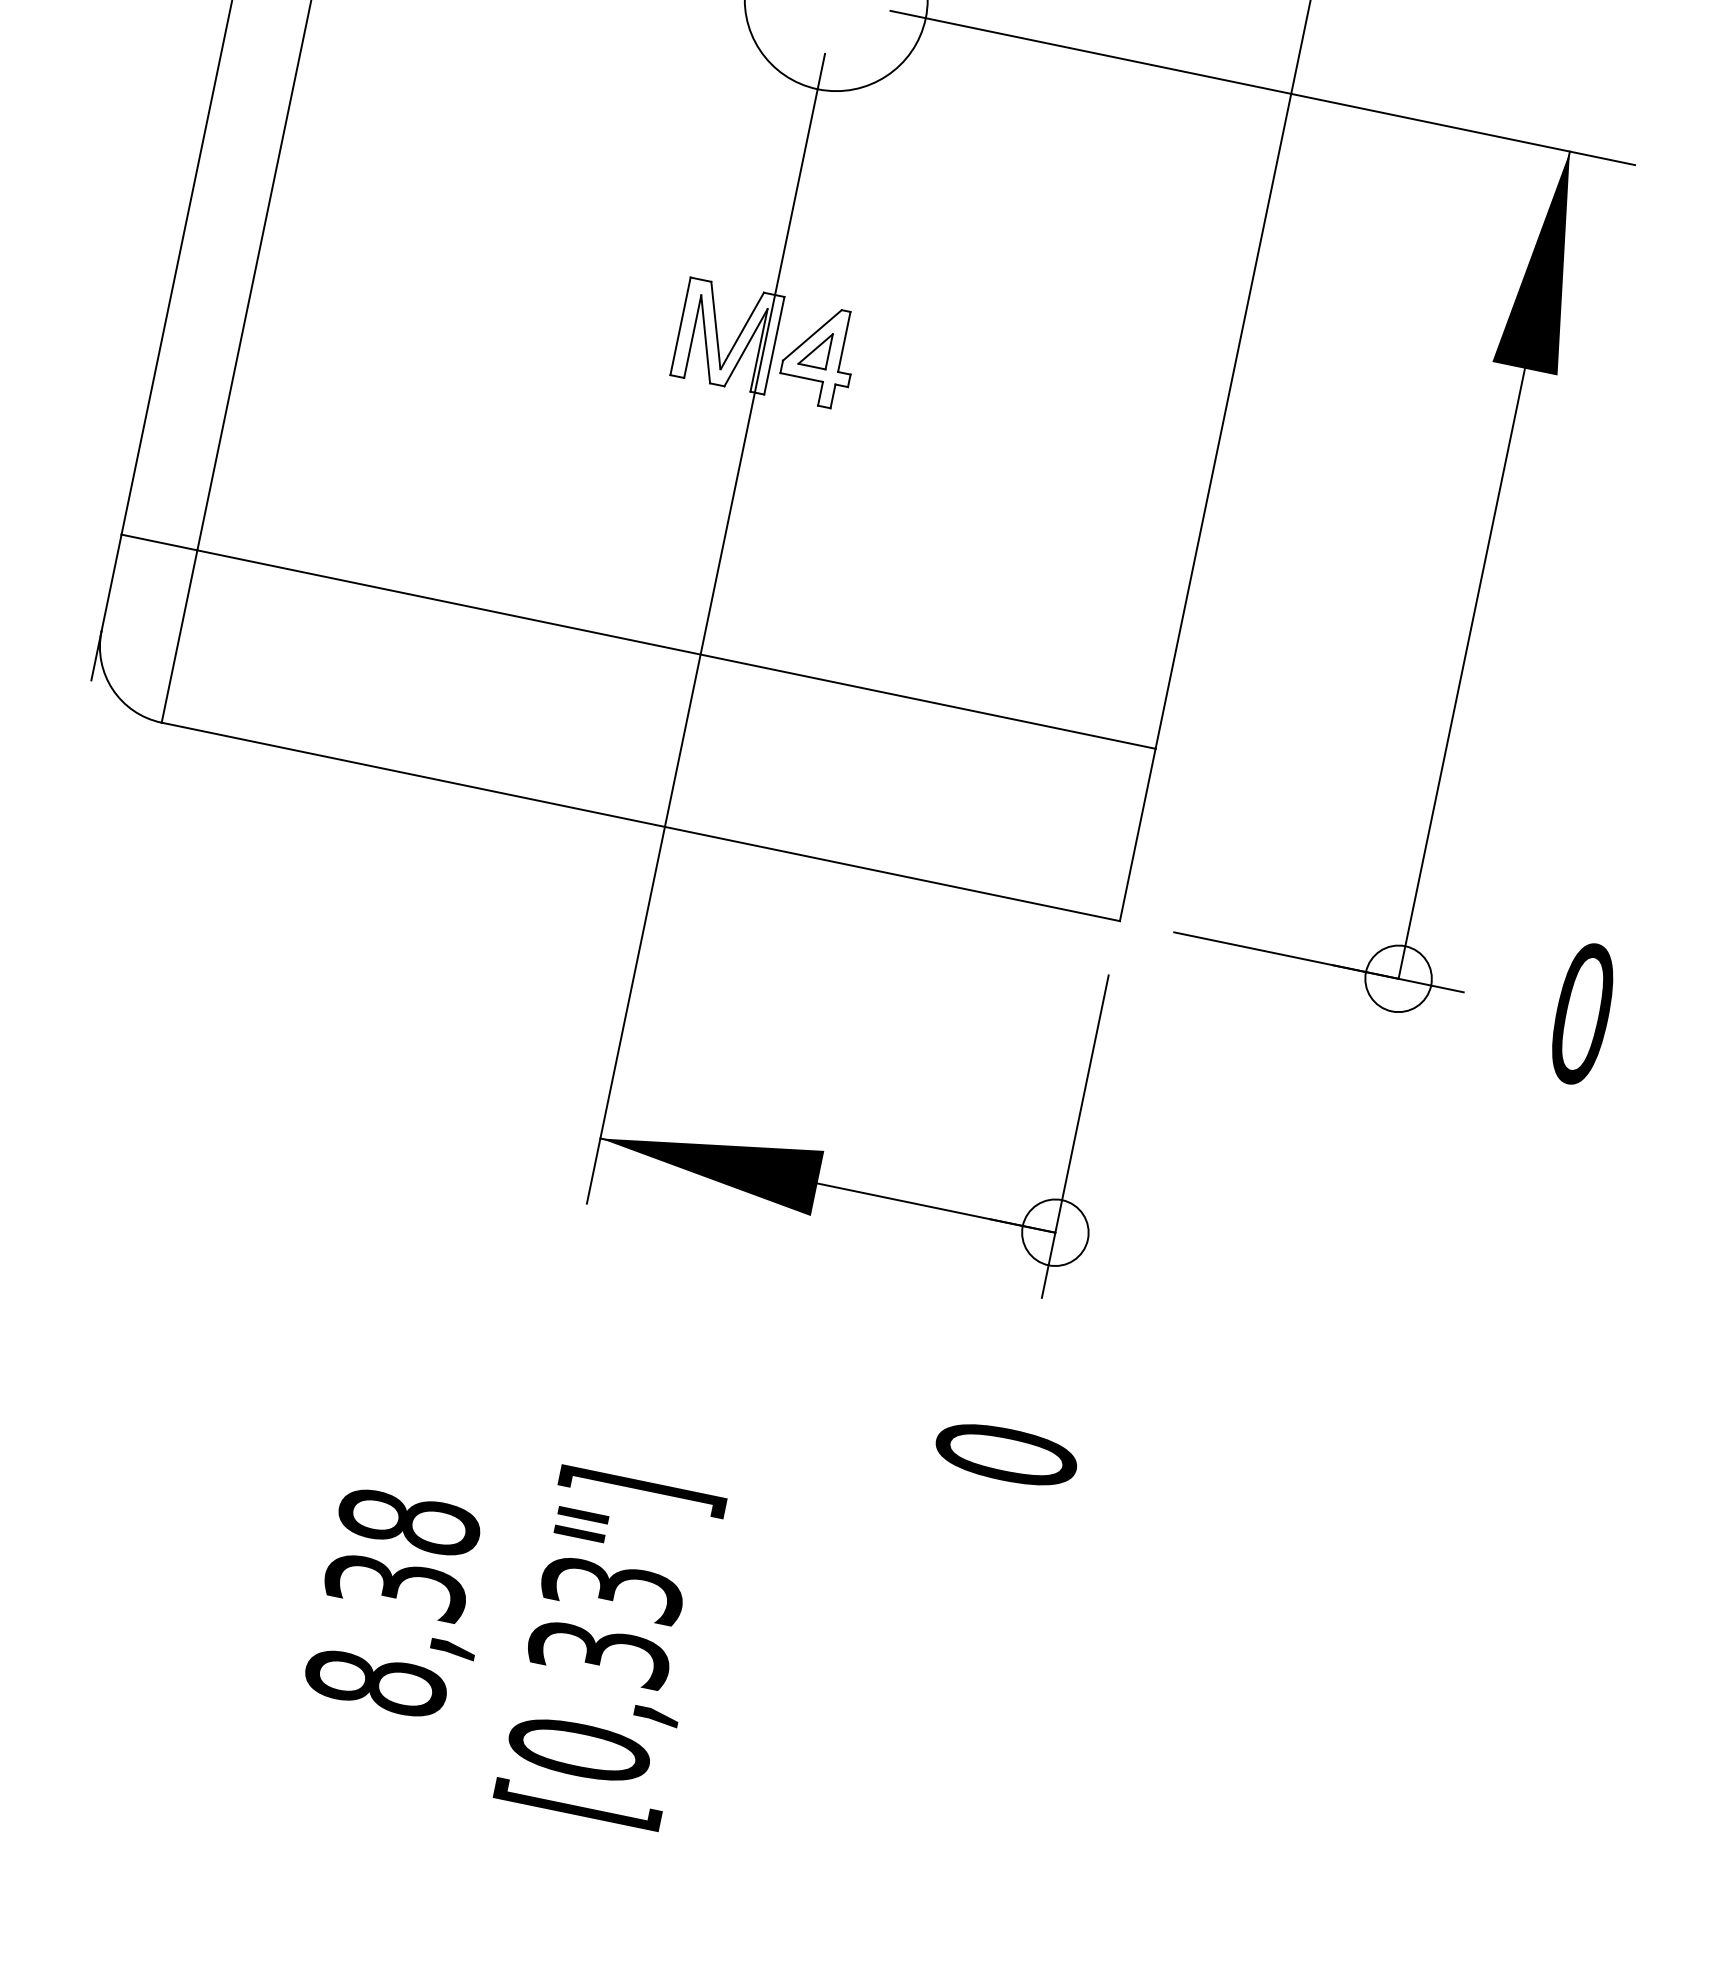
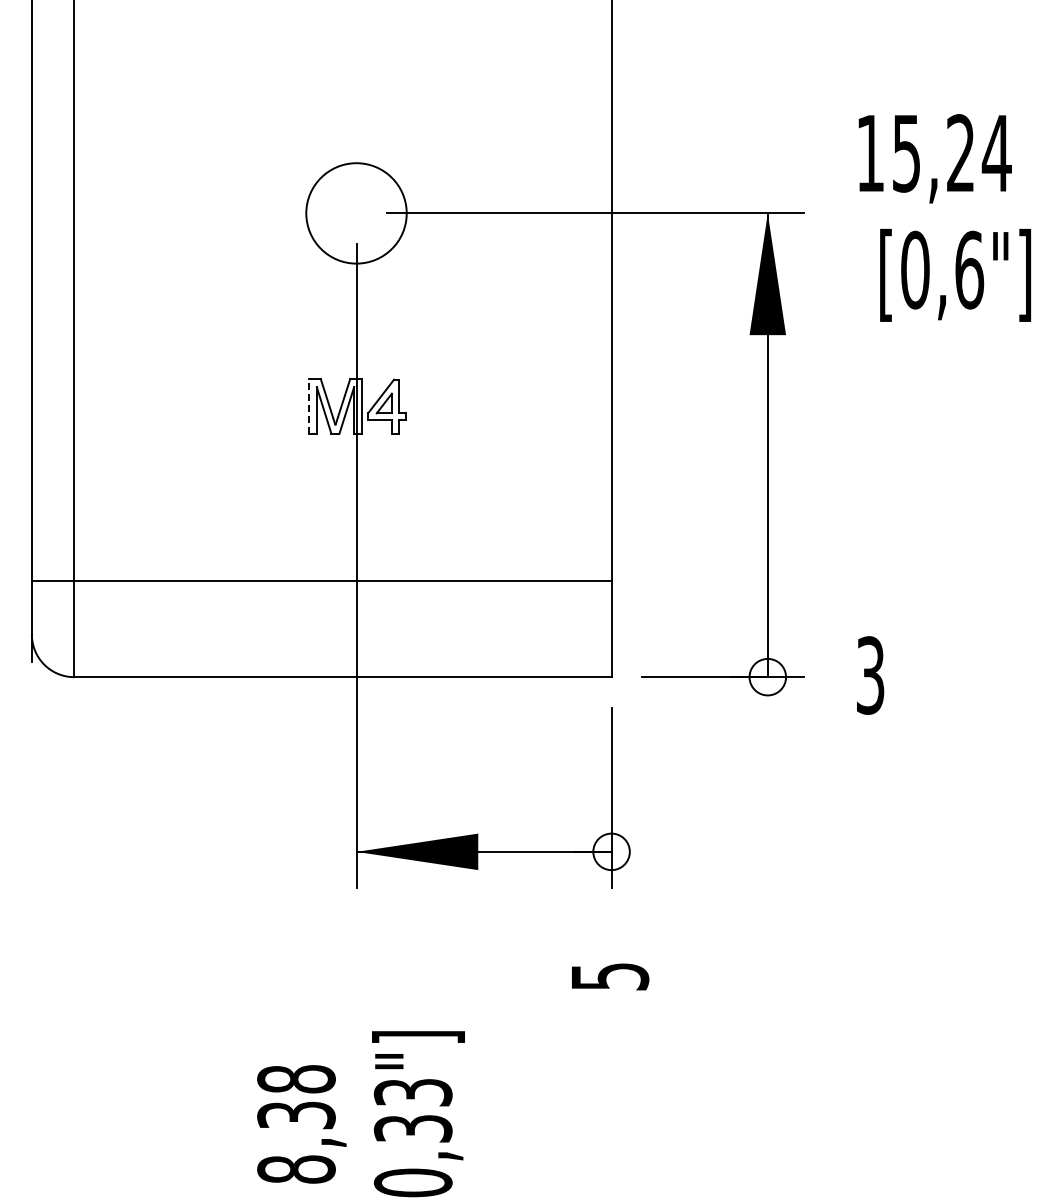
line: (681, 324) -> (309, 405), solid -> dashed
text: (1582, 1013) -> (870, 675), 0 -> 3
text: (1005, 1454) -> (609, 976), 0 -> 5

